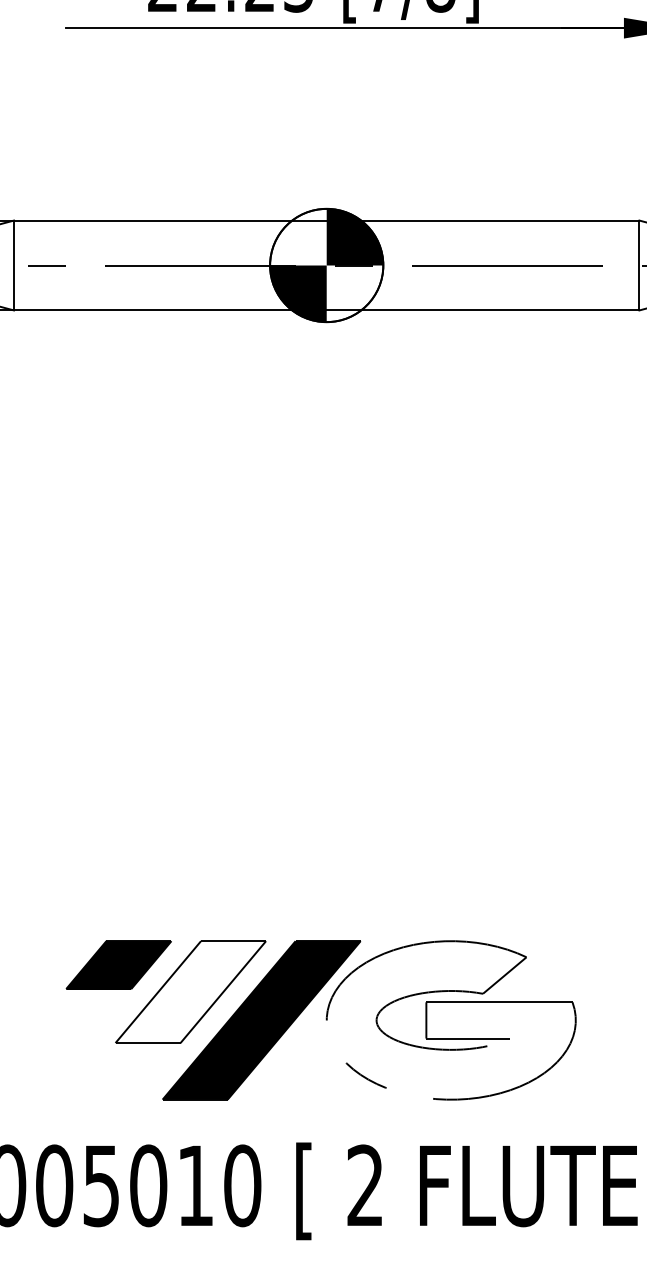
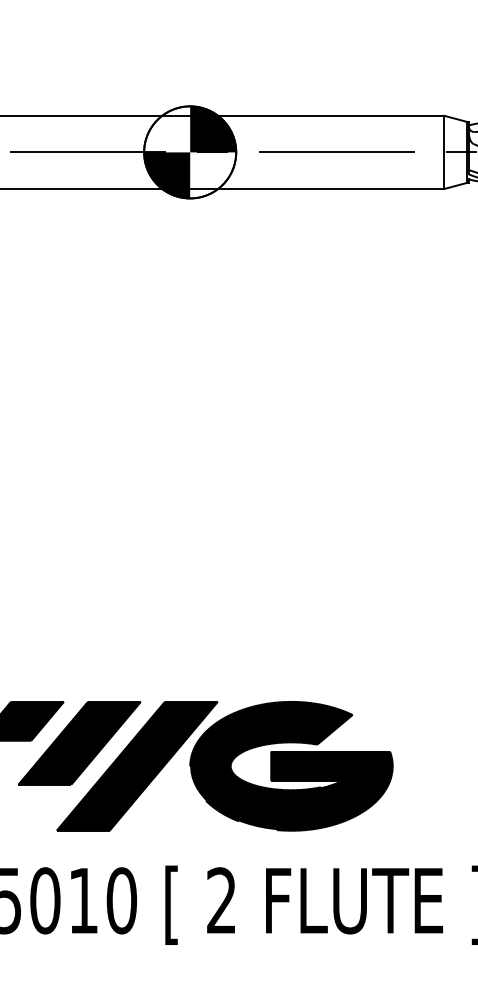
fill: (190, 992) -> (79, 743), added
fill: (450, 1020) -> (290, 766), added

